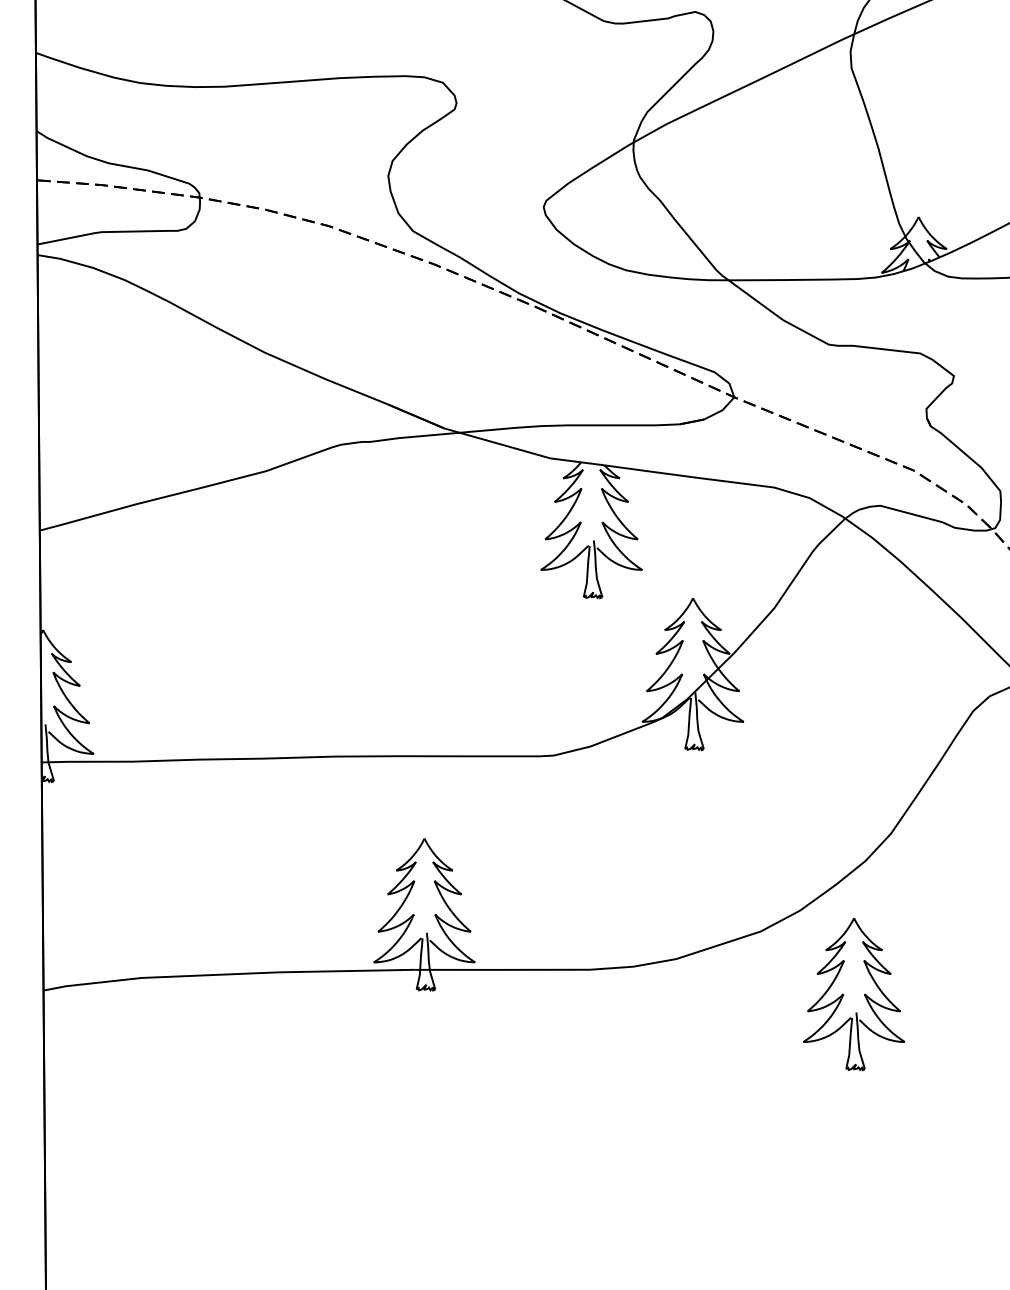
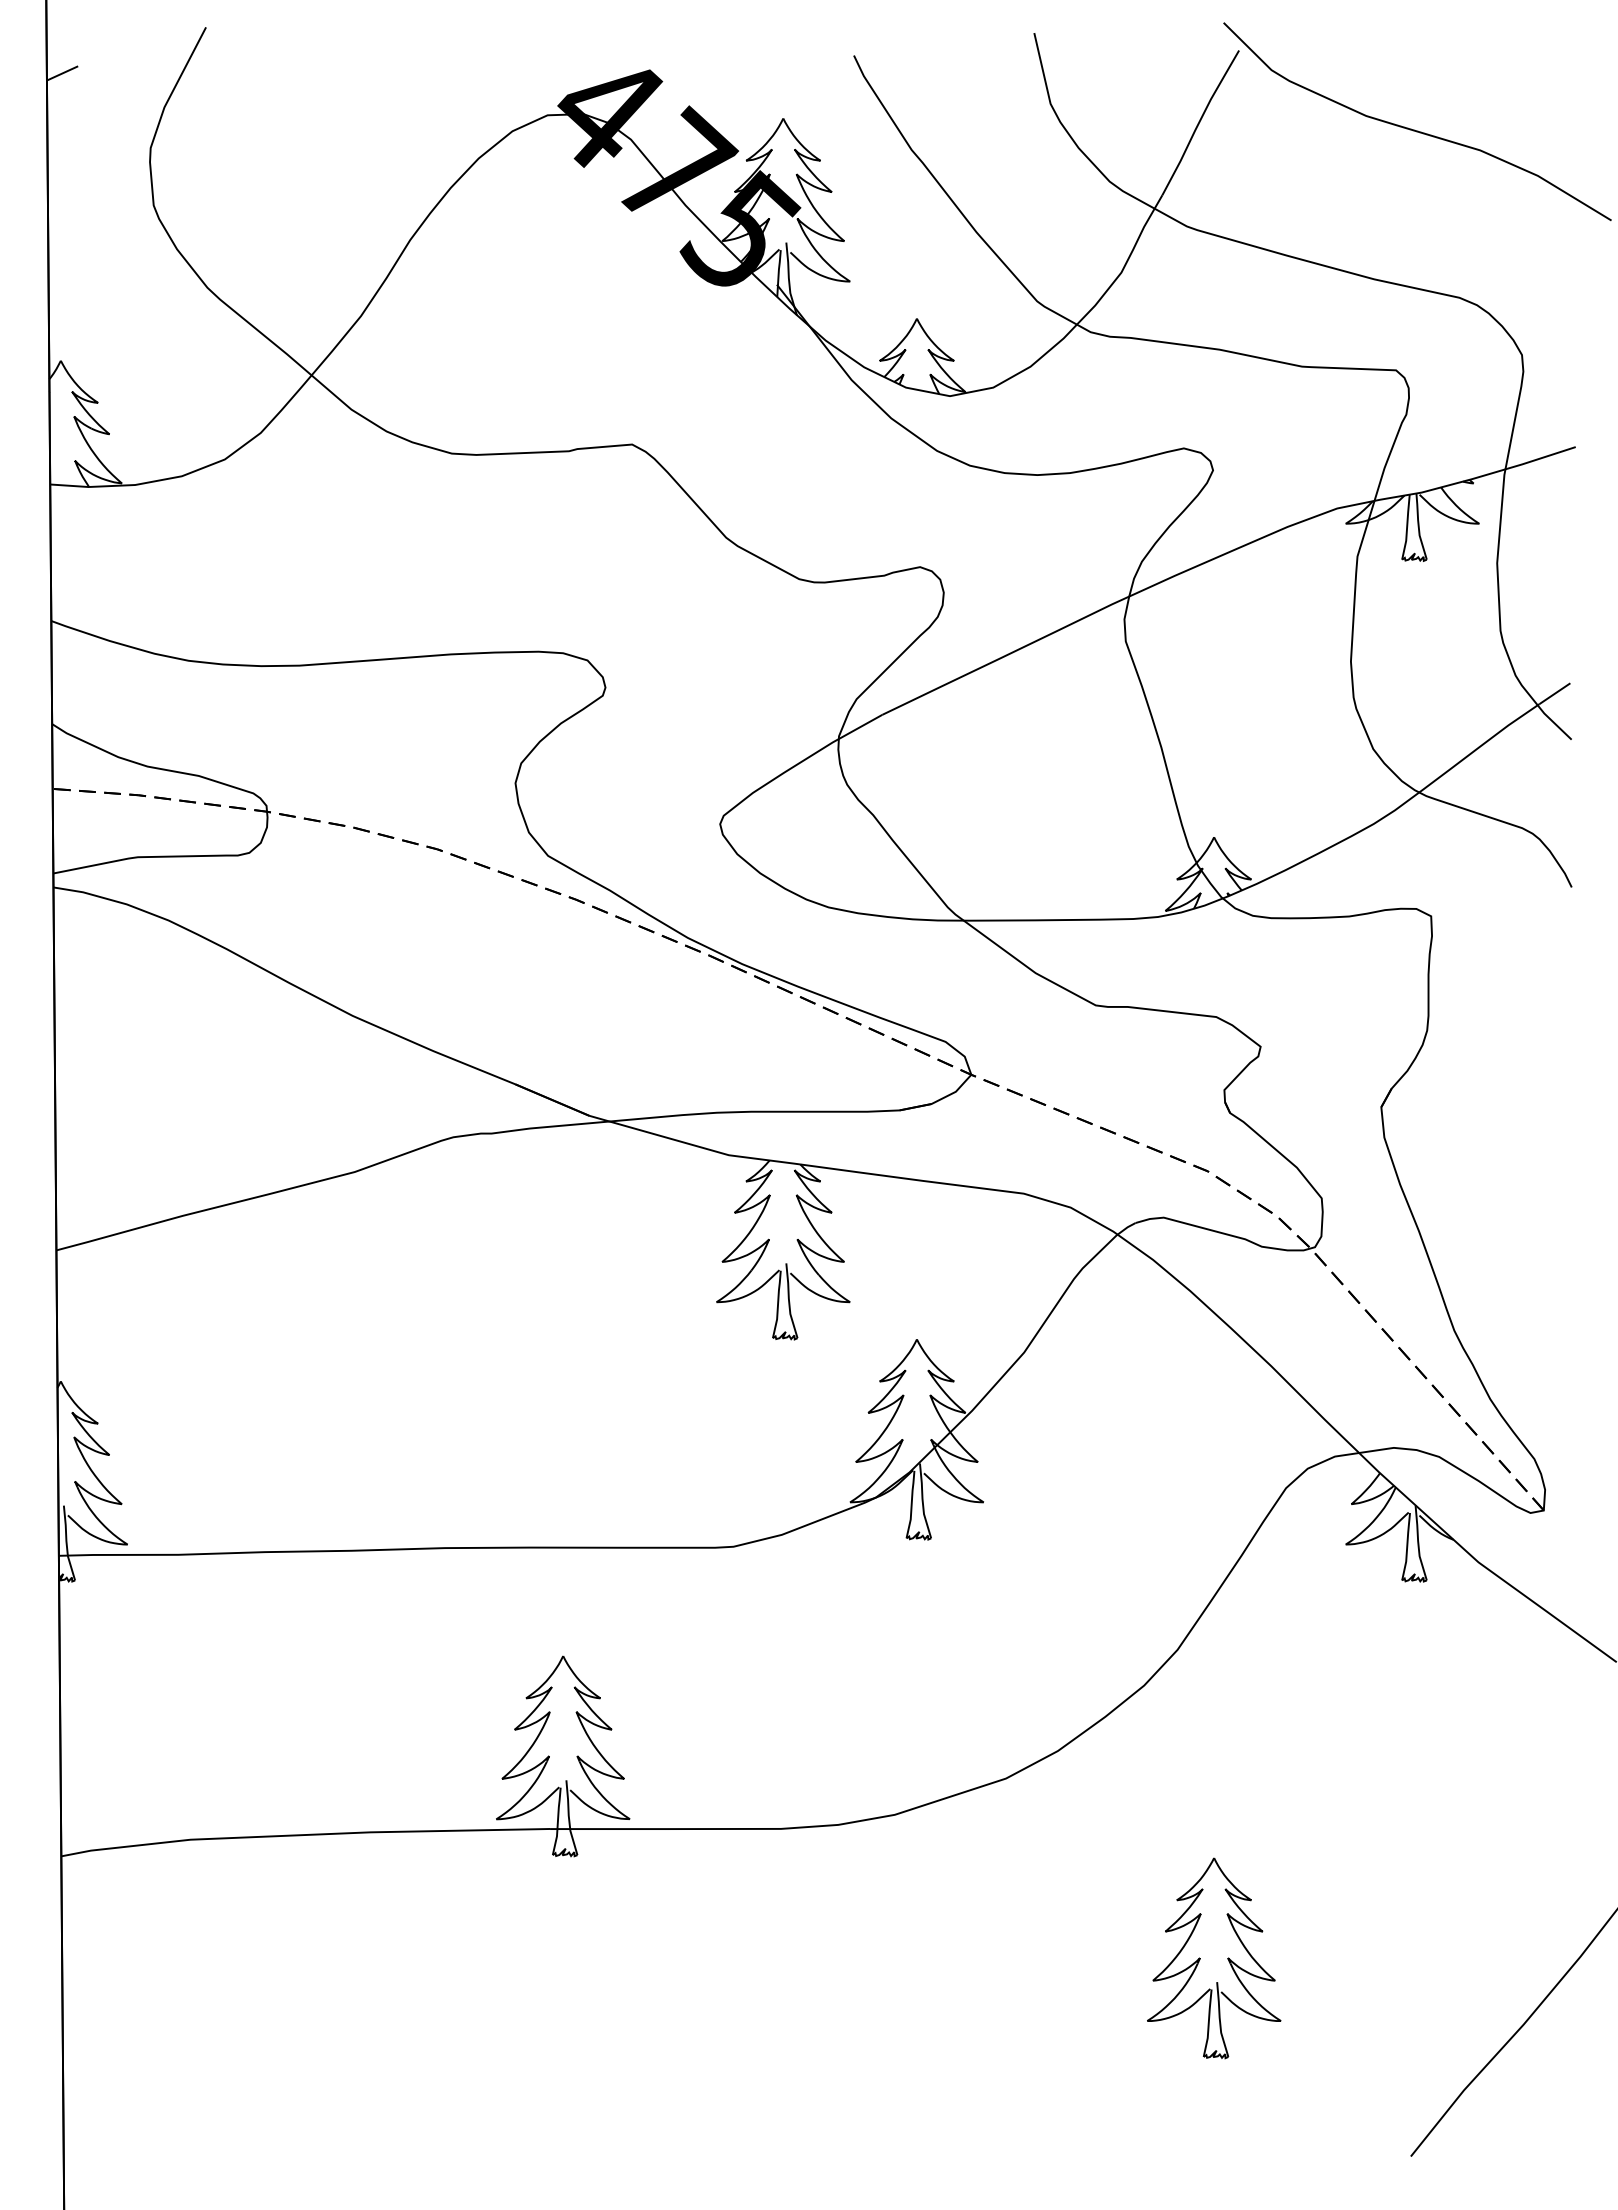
part: (864, 994) -> (1227, 1958), moved

